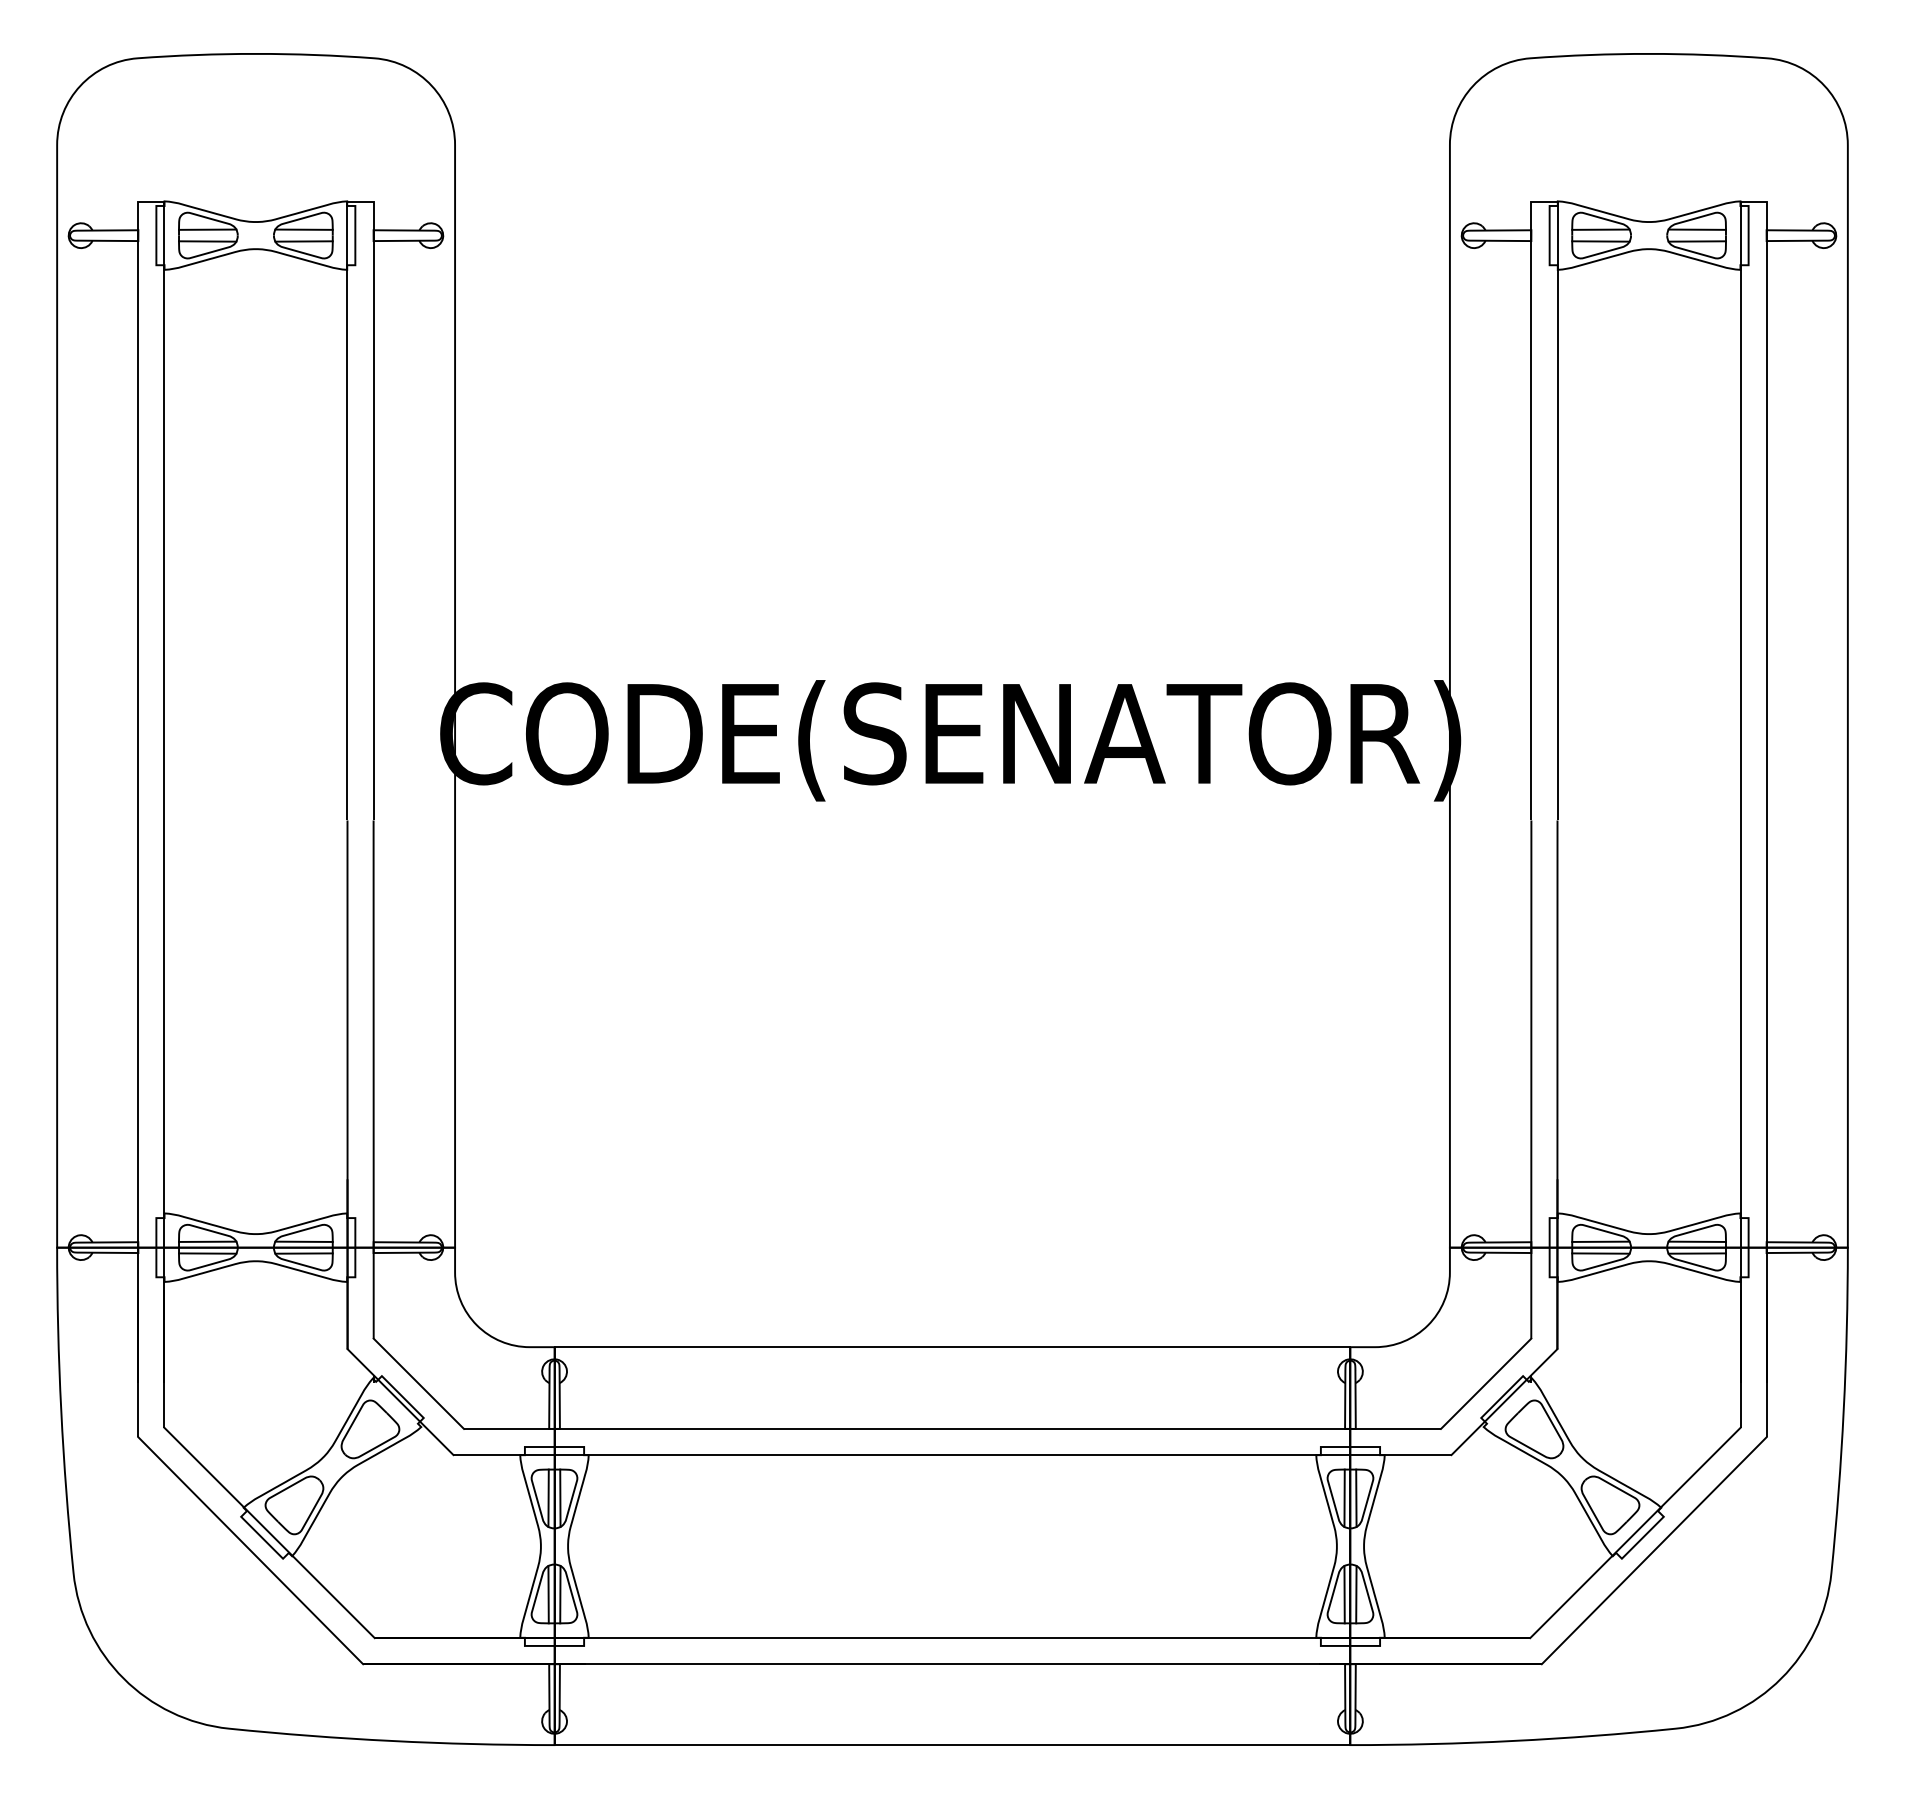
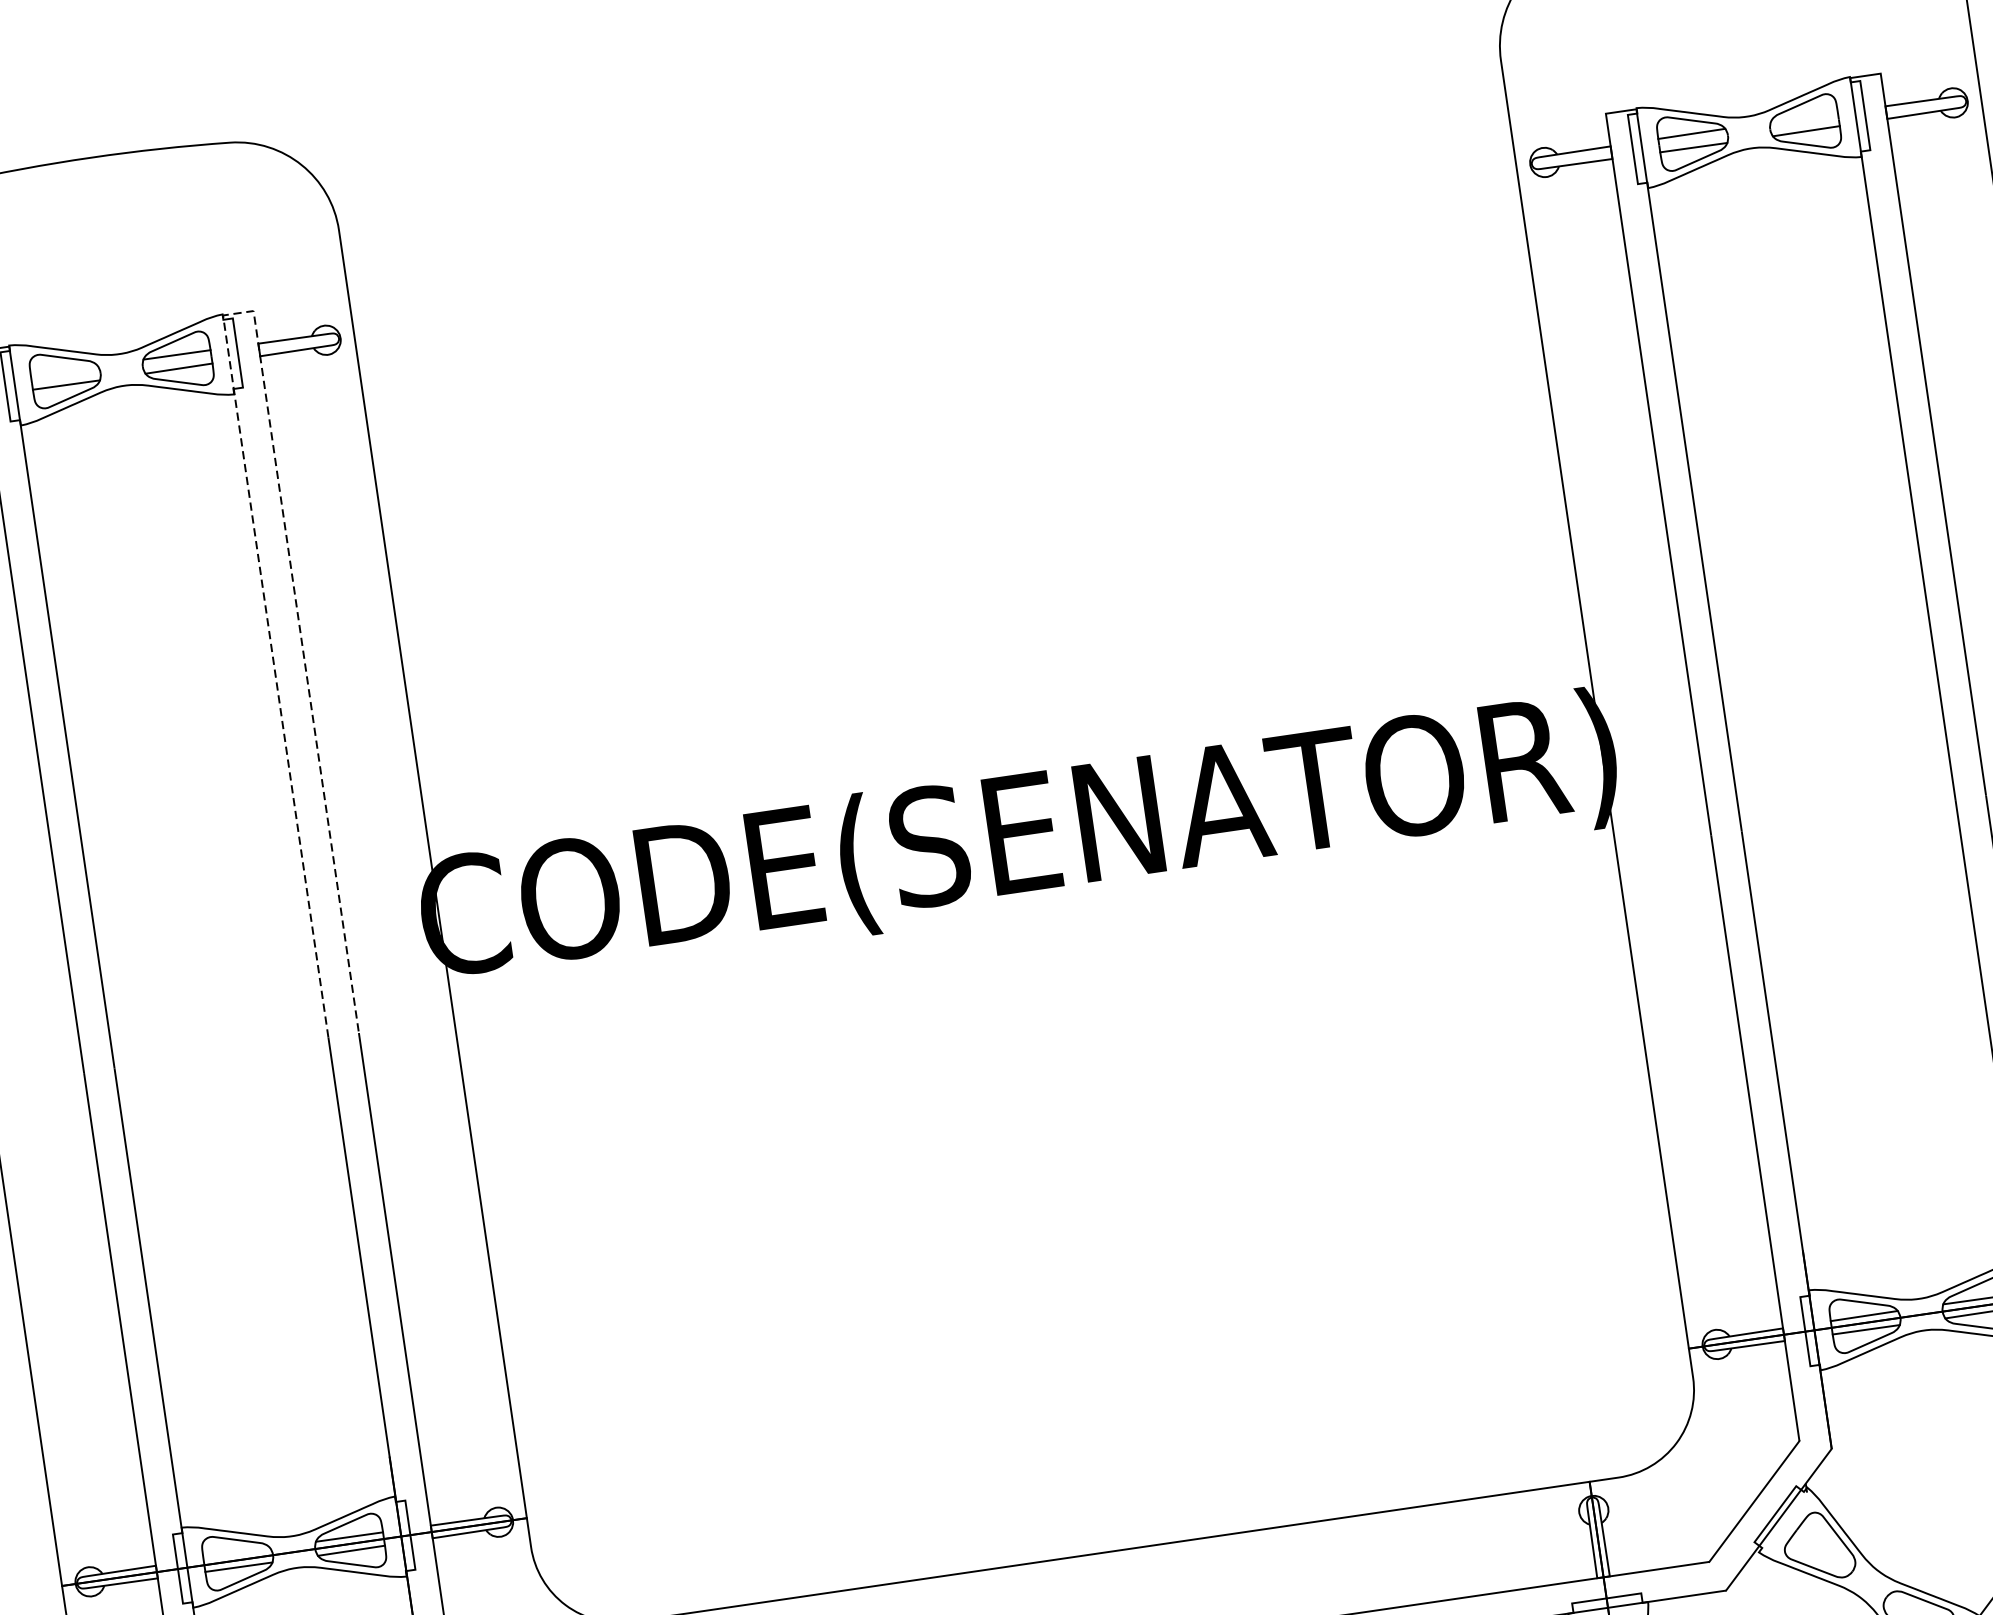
line: (361, 202) -> (239, 313), solid -> dashed
line: (207, 229) -> (64, 371), removed
line: (1696, 229) -> (1803, 117), removed
line: (207, 1241) -> (236, 1553), removed

